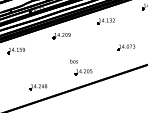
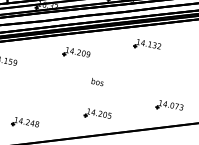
part: (126, 47) -> (169, 106), moved
text: (73, 61) -> (96, 82), moved

